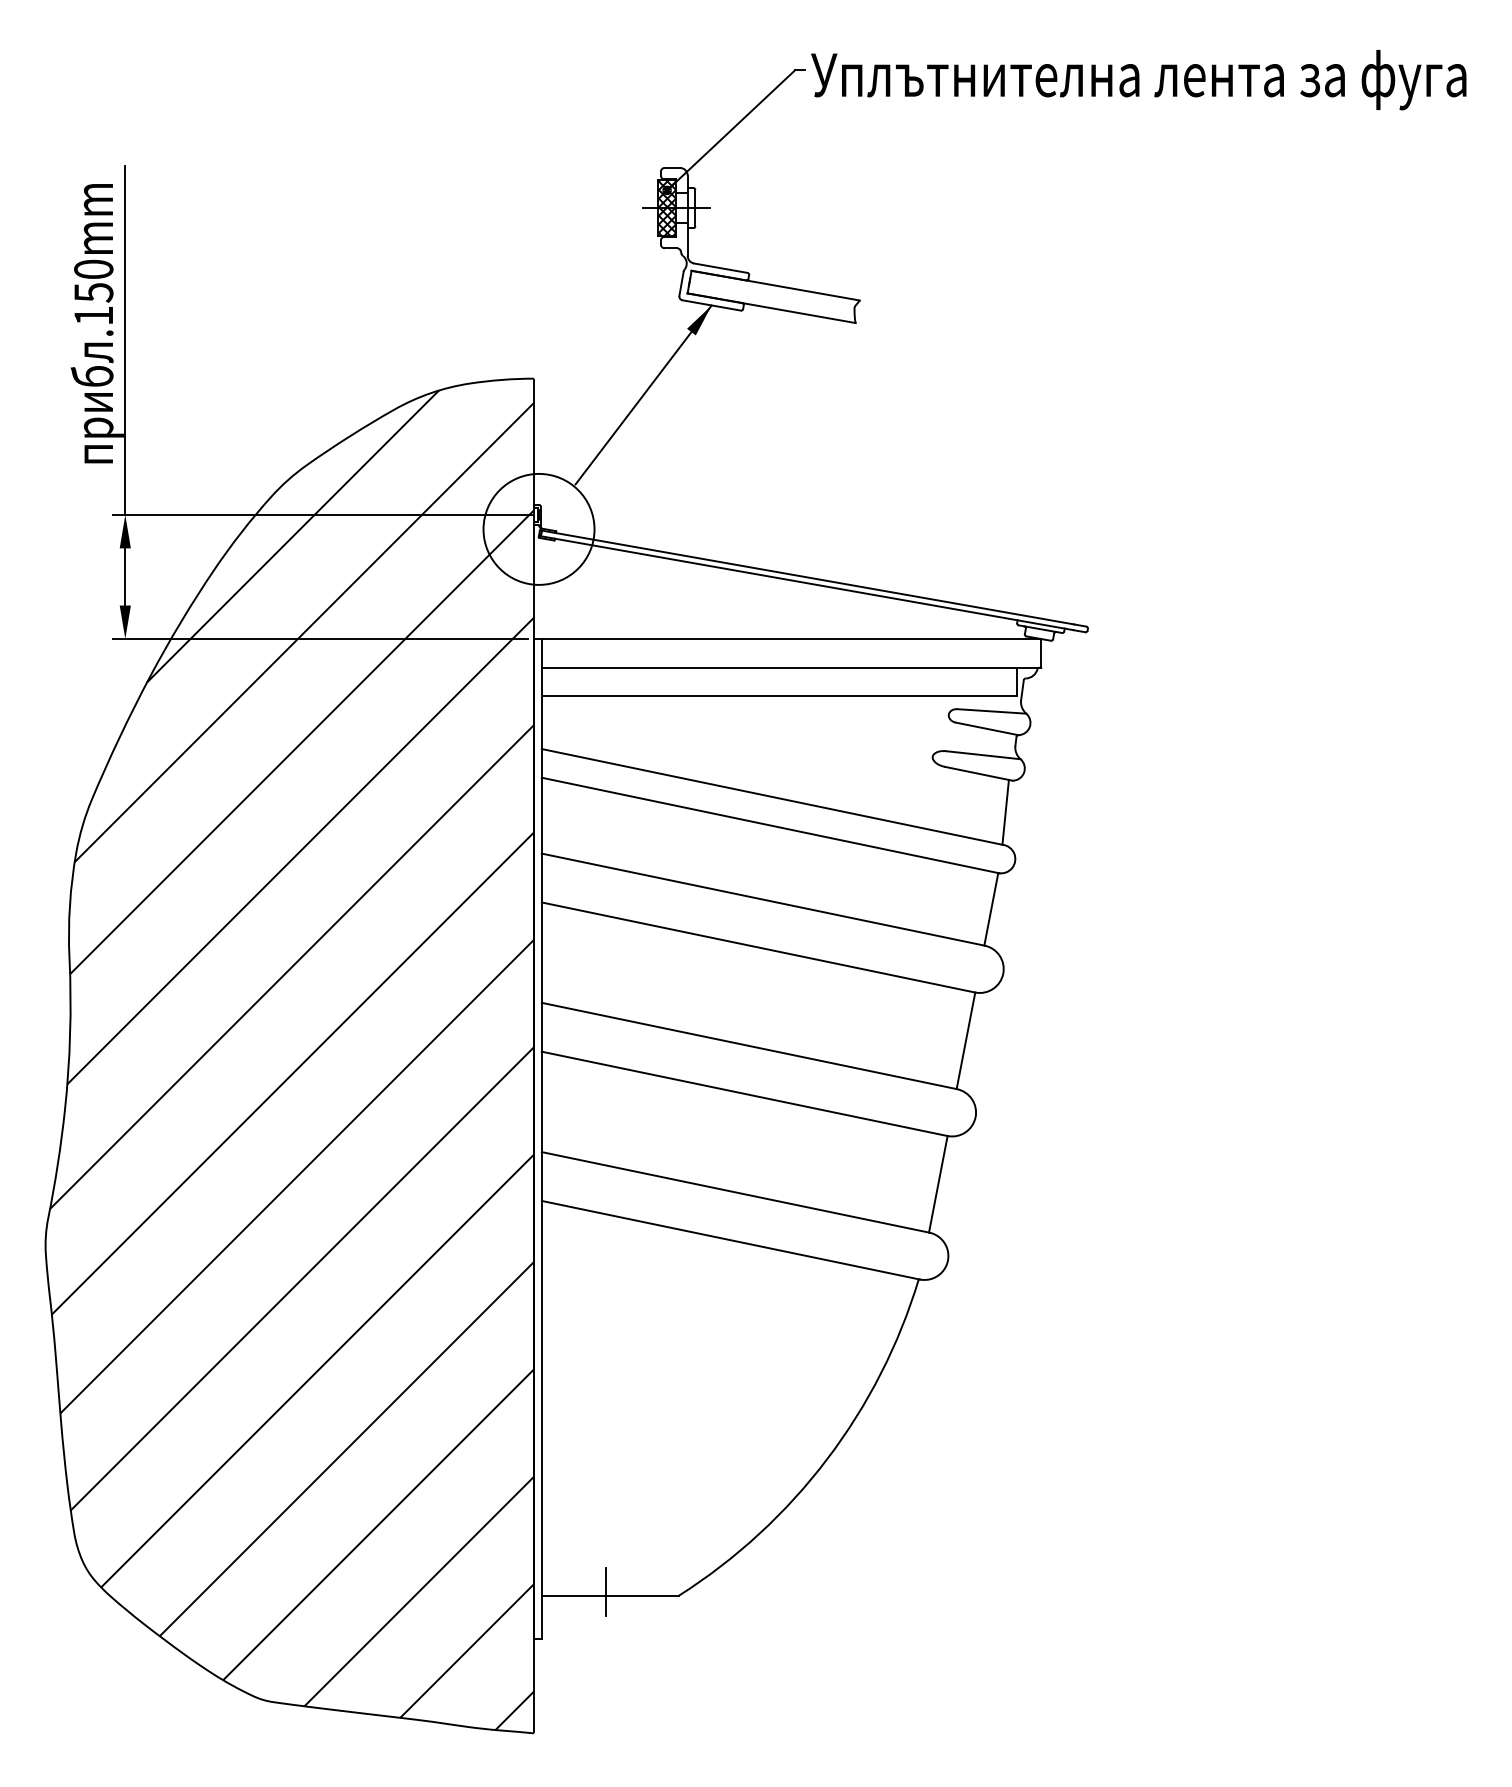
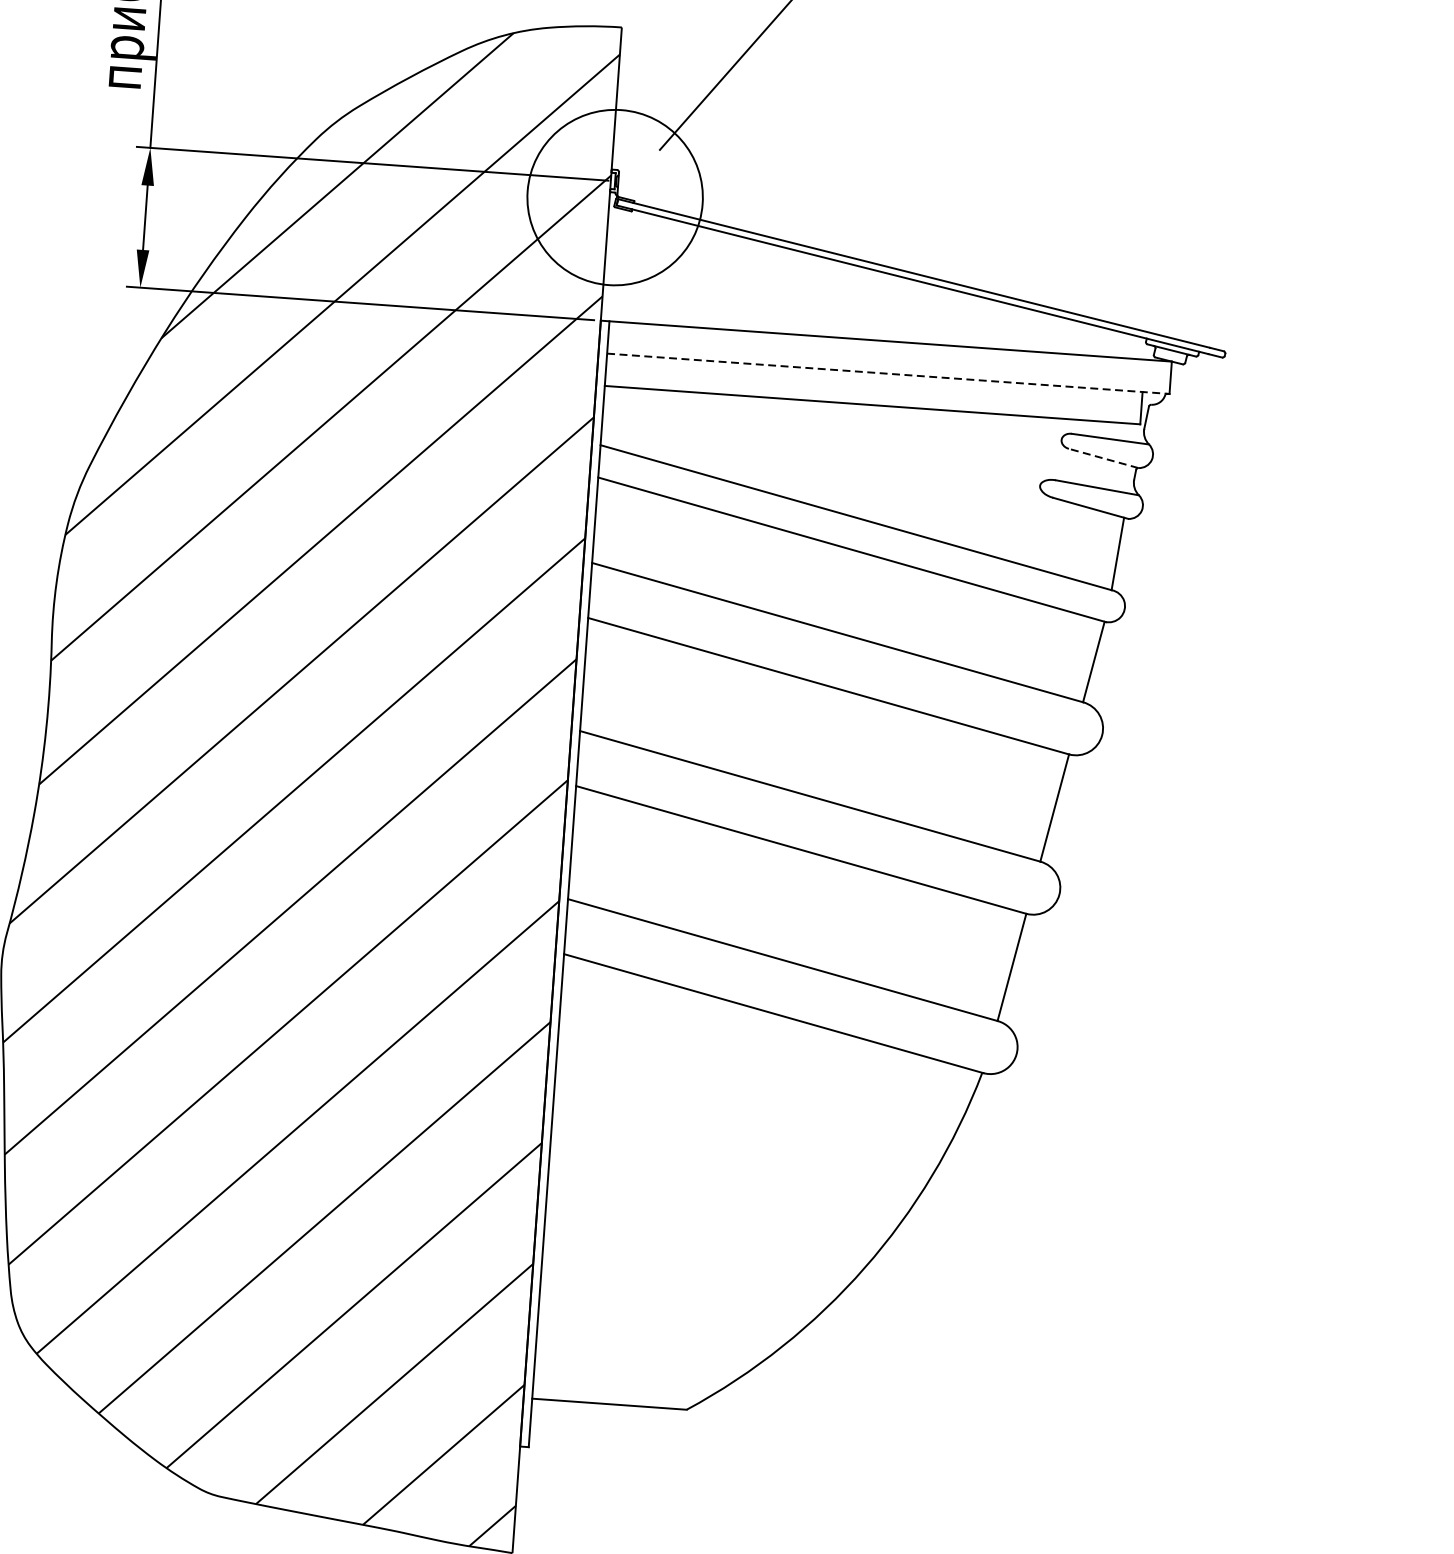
circle: (538, 528) -> (614, 196), size x1.4
line: (791, 667) -> (888, 373), solid -> dashed
line: (987, 728) -> (1104, 458), solid -> dashed
line: (605, 1591) -> (604, 1399), removed

